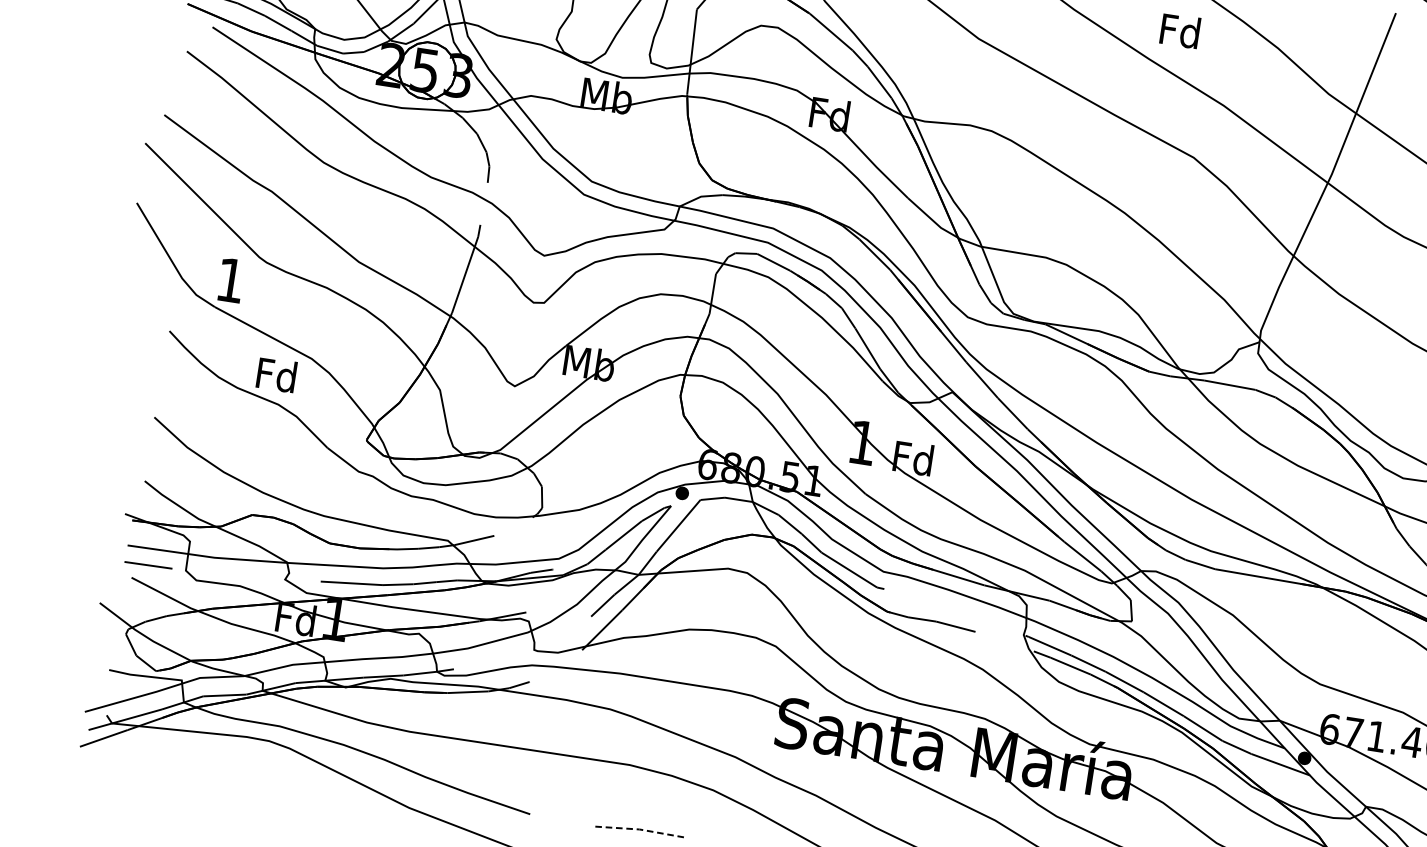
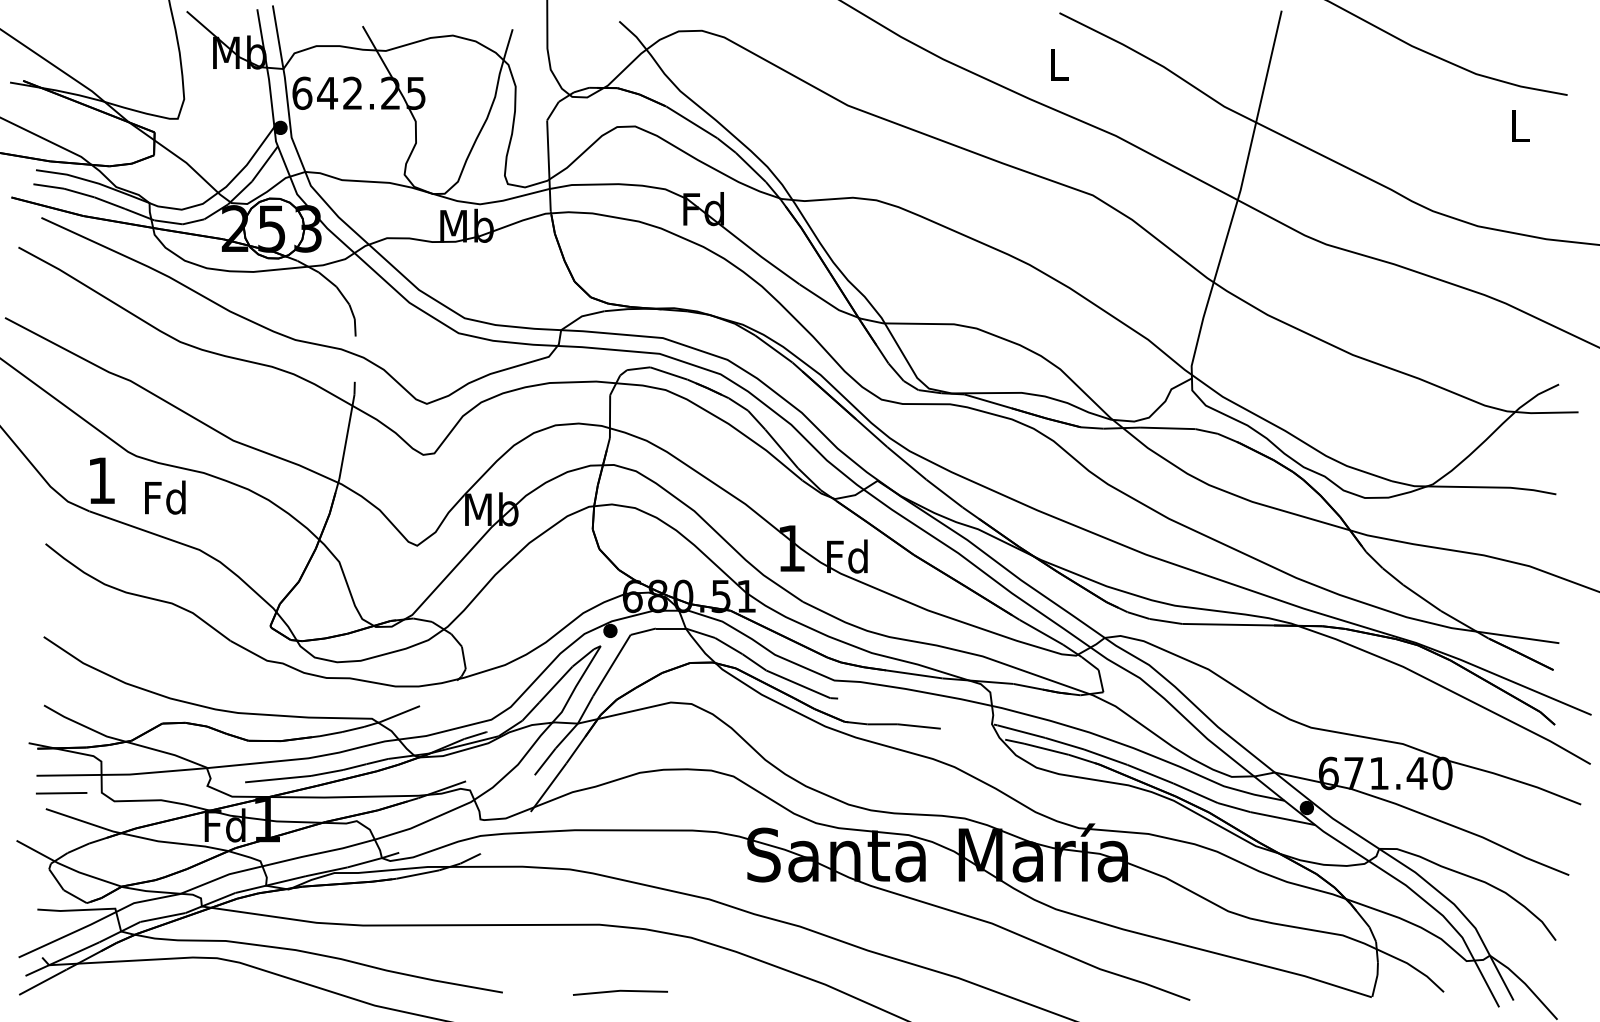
text: (1179, 30) -> (1057, 64), Fd -> L
text: (276, 374) -> (165, 497), moved
line: (639, 829) -> (620, 990), dashed -> solid

